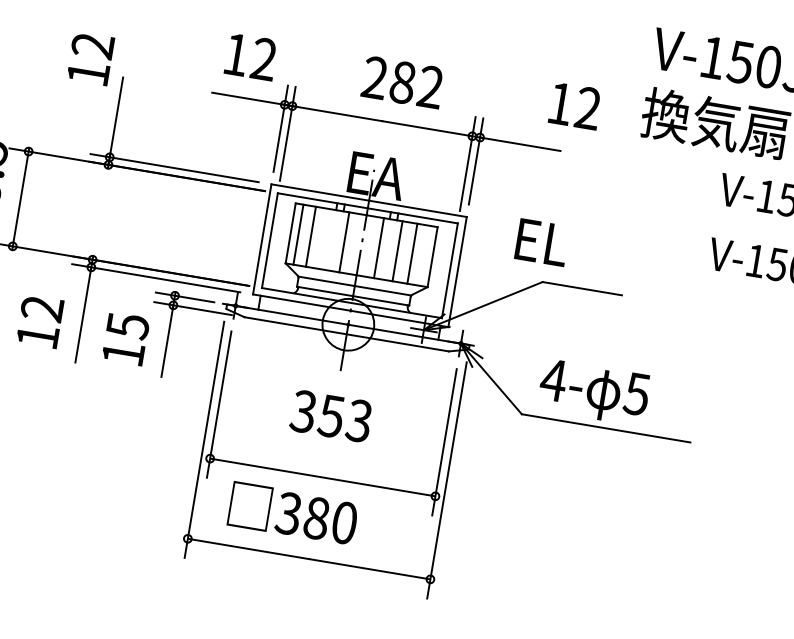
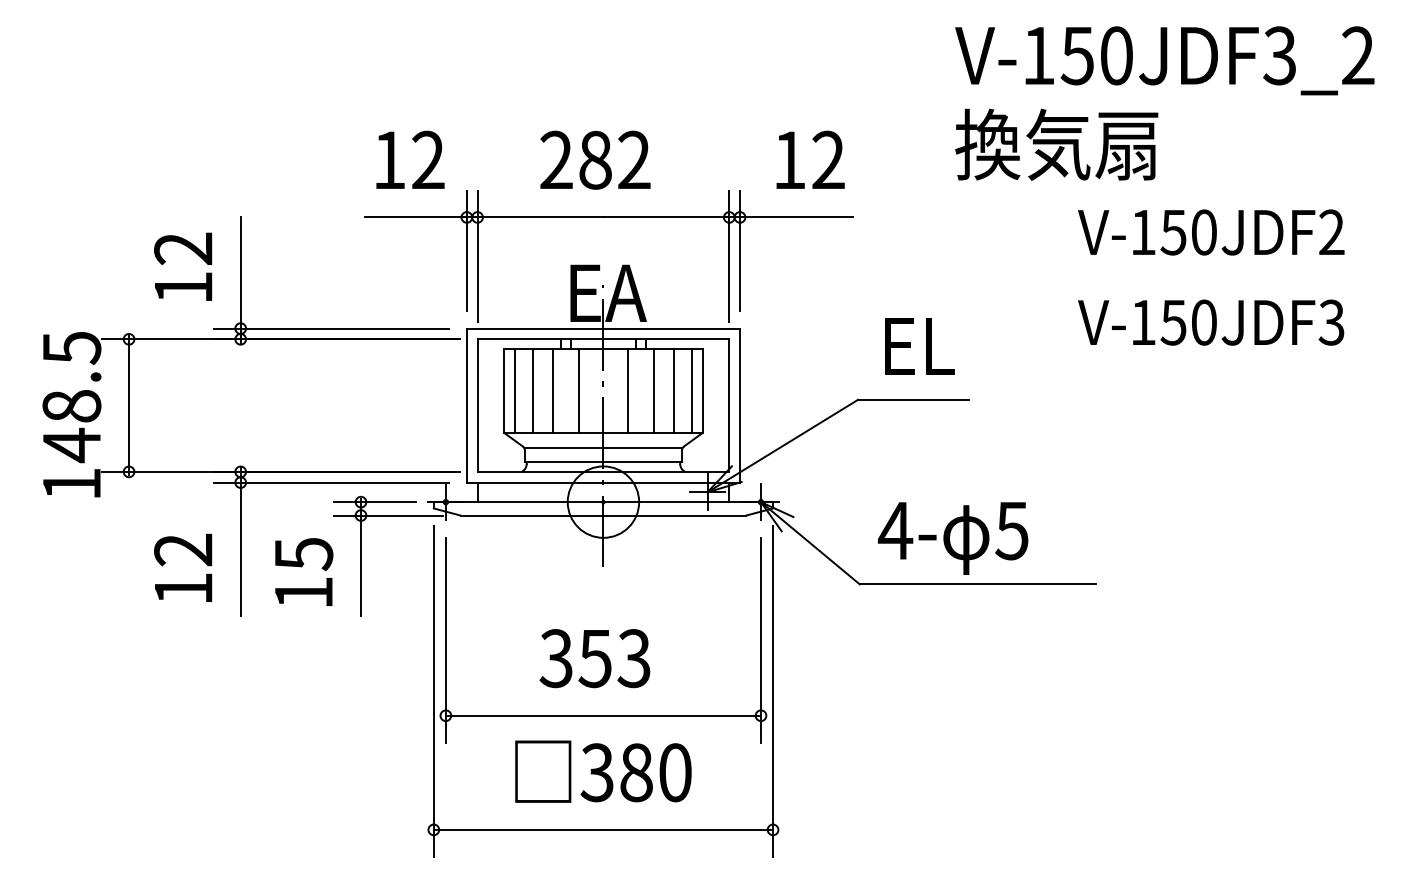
text: (90, 58) -> (183, 266), moved
text: (402, 82) -> (595, 159), moved
text: (575, 105) -> (810, 159), moved
line: (326, 238) -> (553, 390), added
text: (542, 242) -> (919, 346), moved
line: (424, 255) -> (691, 390), added
text: (330, 416) -> (594, 658), moved
text: (293, 513) -> (603, 771), moved

